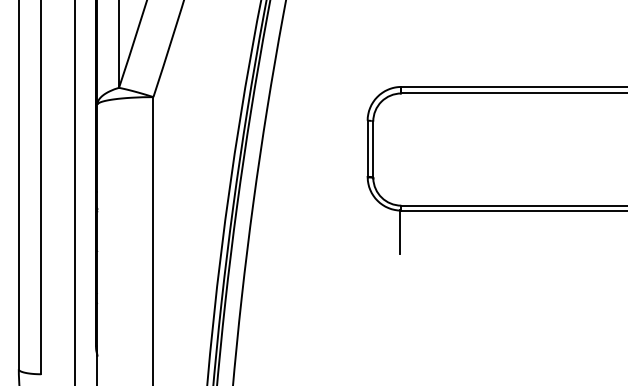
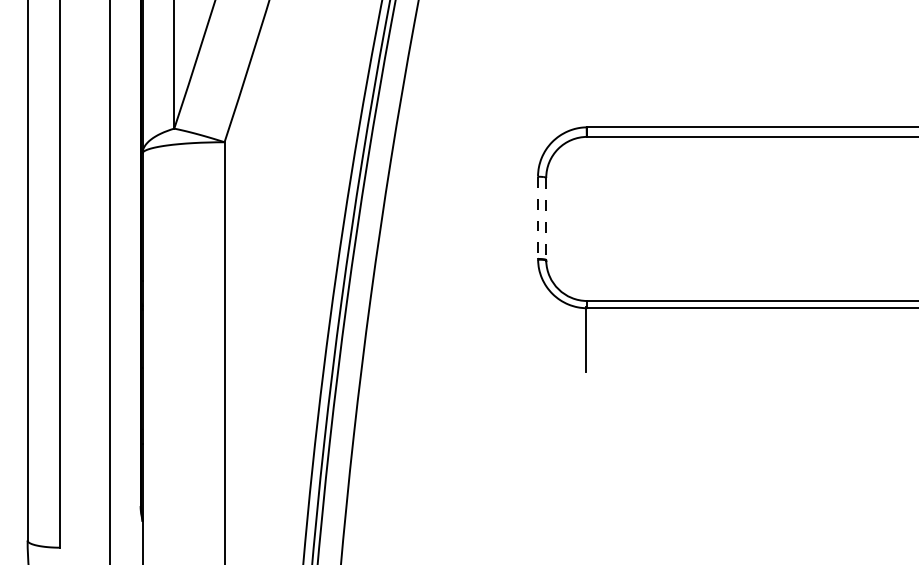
line: (367, 149) -> (537, 218), solid -> dashed
line: (373, 150) -> (546, 220), solid -> dashed

